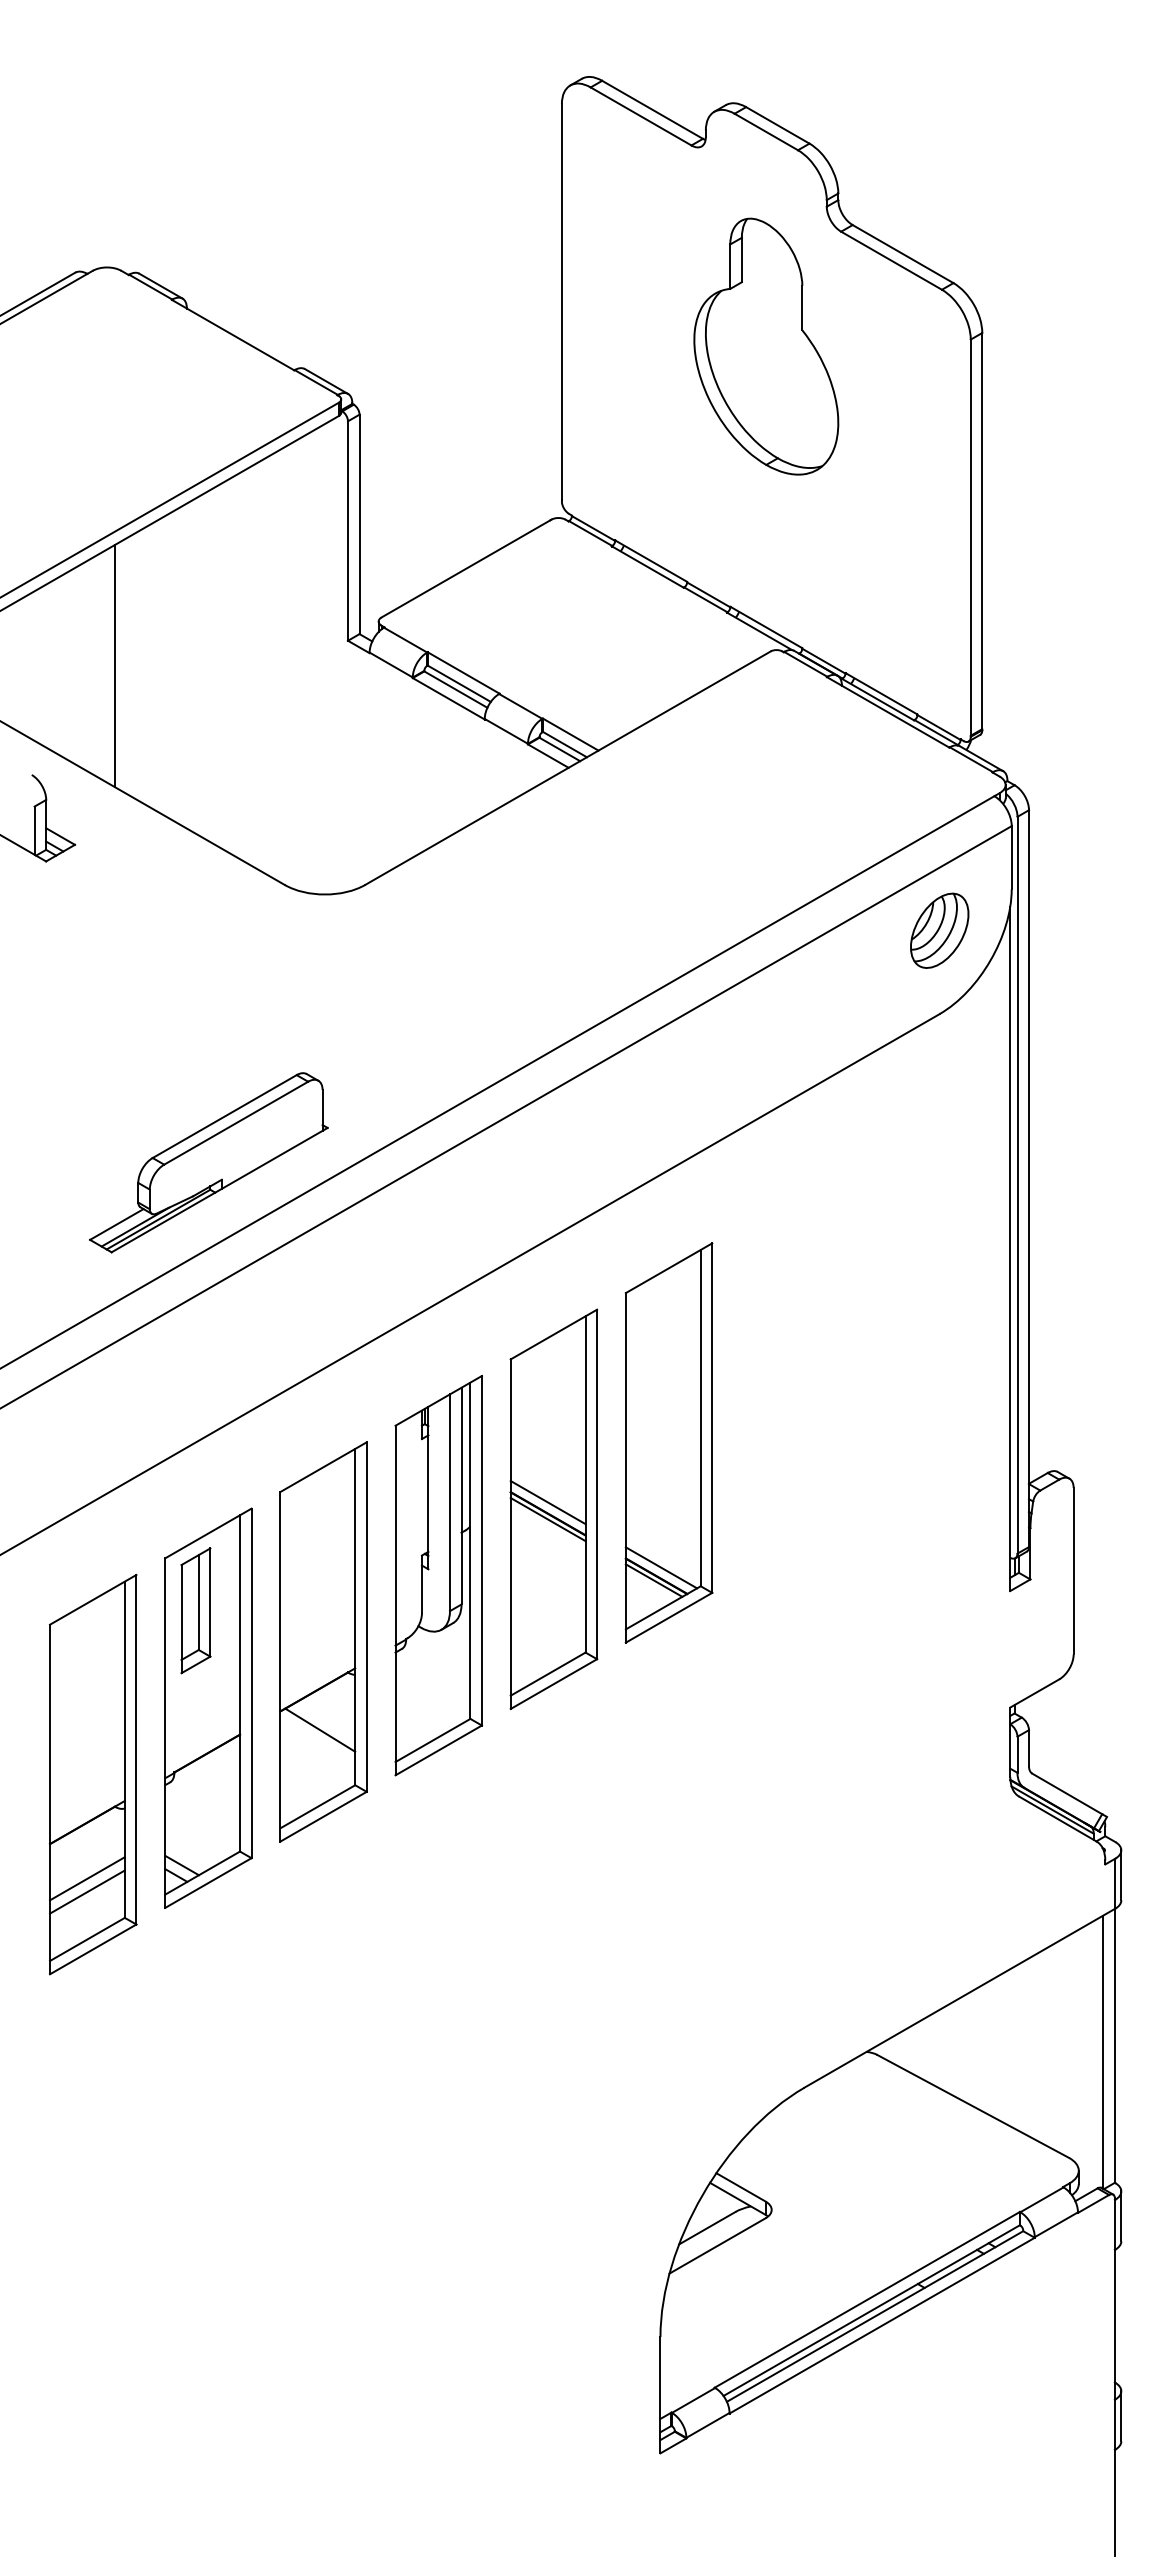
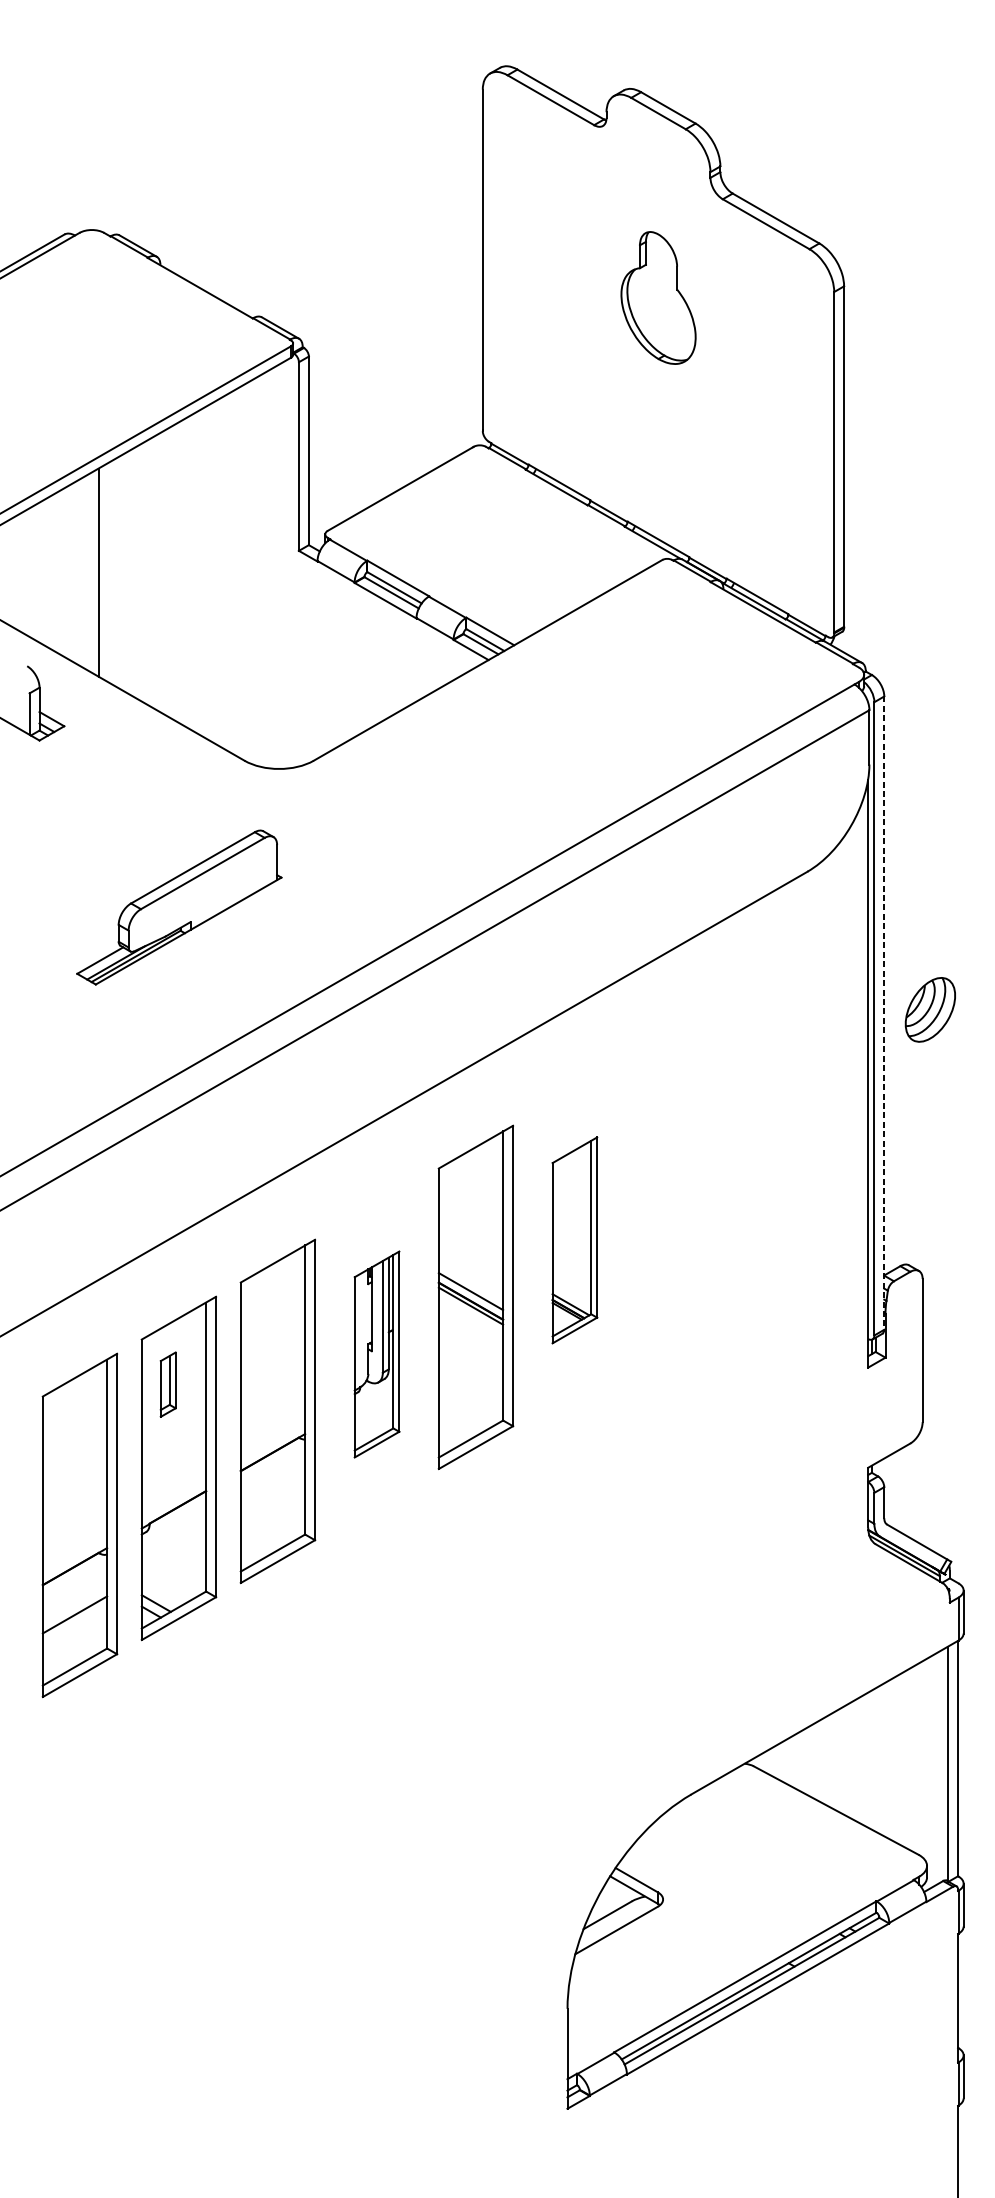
part: (766, 346) -> (658, 297), size x0.6
part: (939, 930) -> (930, 1009), moved
part: (208, 1162) -> (179, 907), moved
line: (1029, 1179) -> (884, 1013), solid -> dashed
part: (668, 1442) -> (574, 1239), size x0.6
part: (438, 1575) -> (376, 1354), size x0.6
part: (195, 1610) -> (167, 1384), size x0.6
line: (320, 1729) -> (275, 1486), removed
line: (87, 1891) -> (75, 1625), removed

